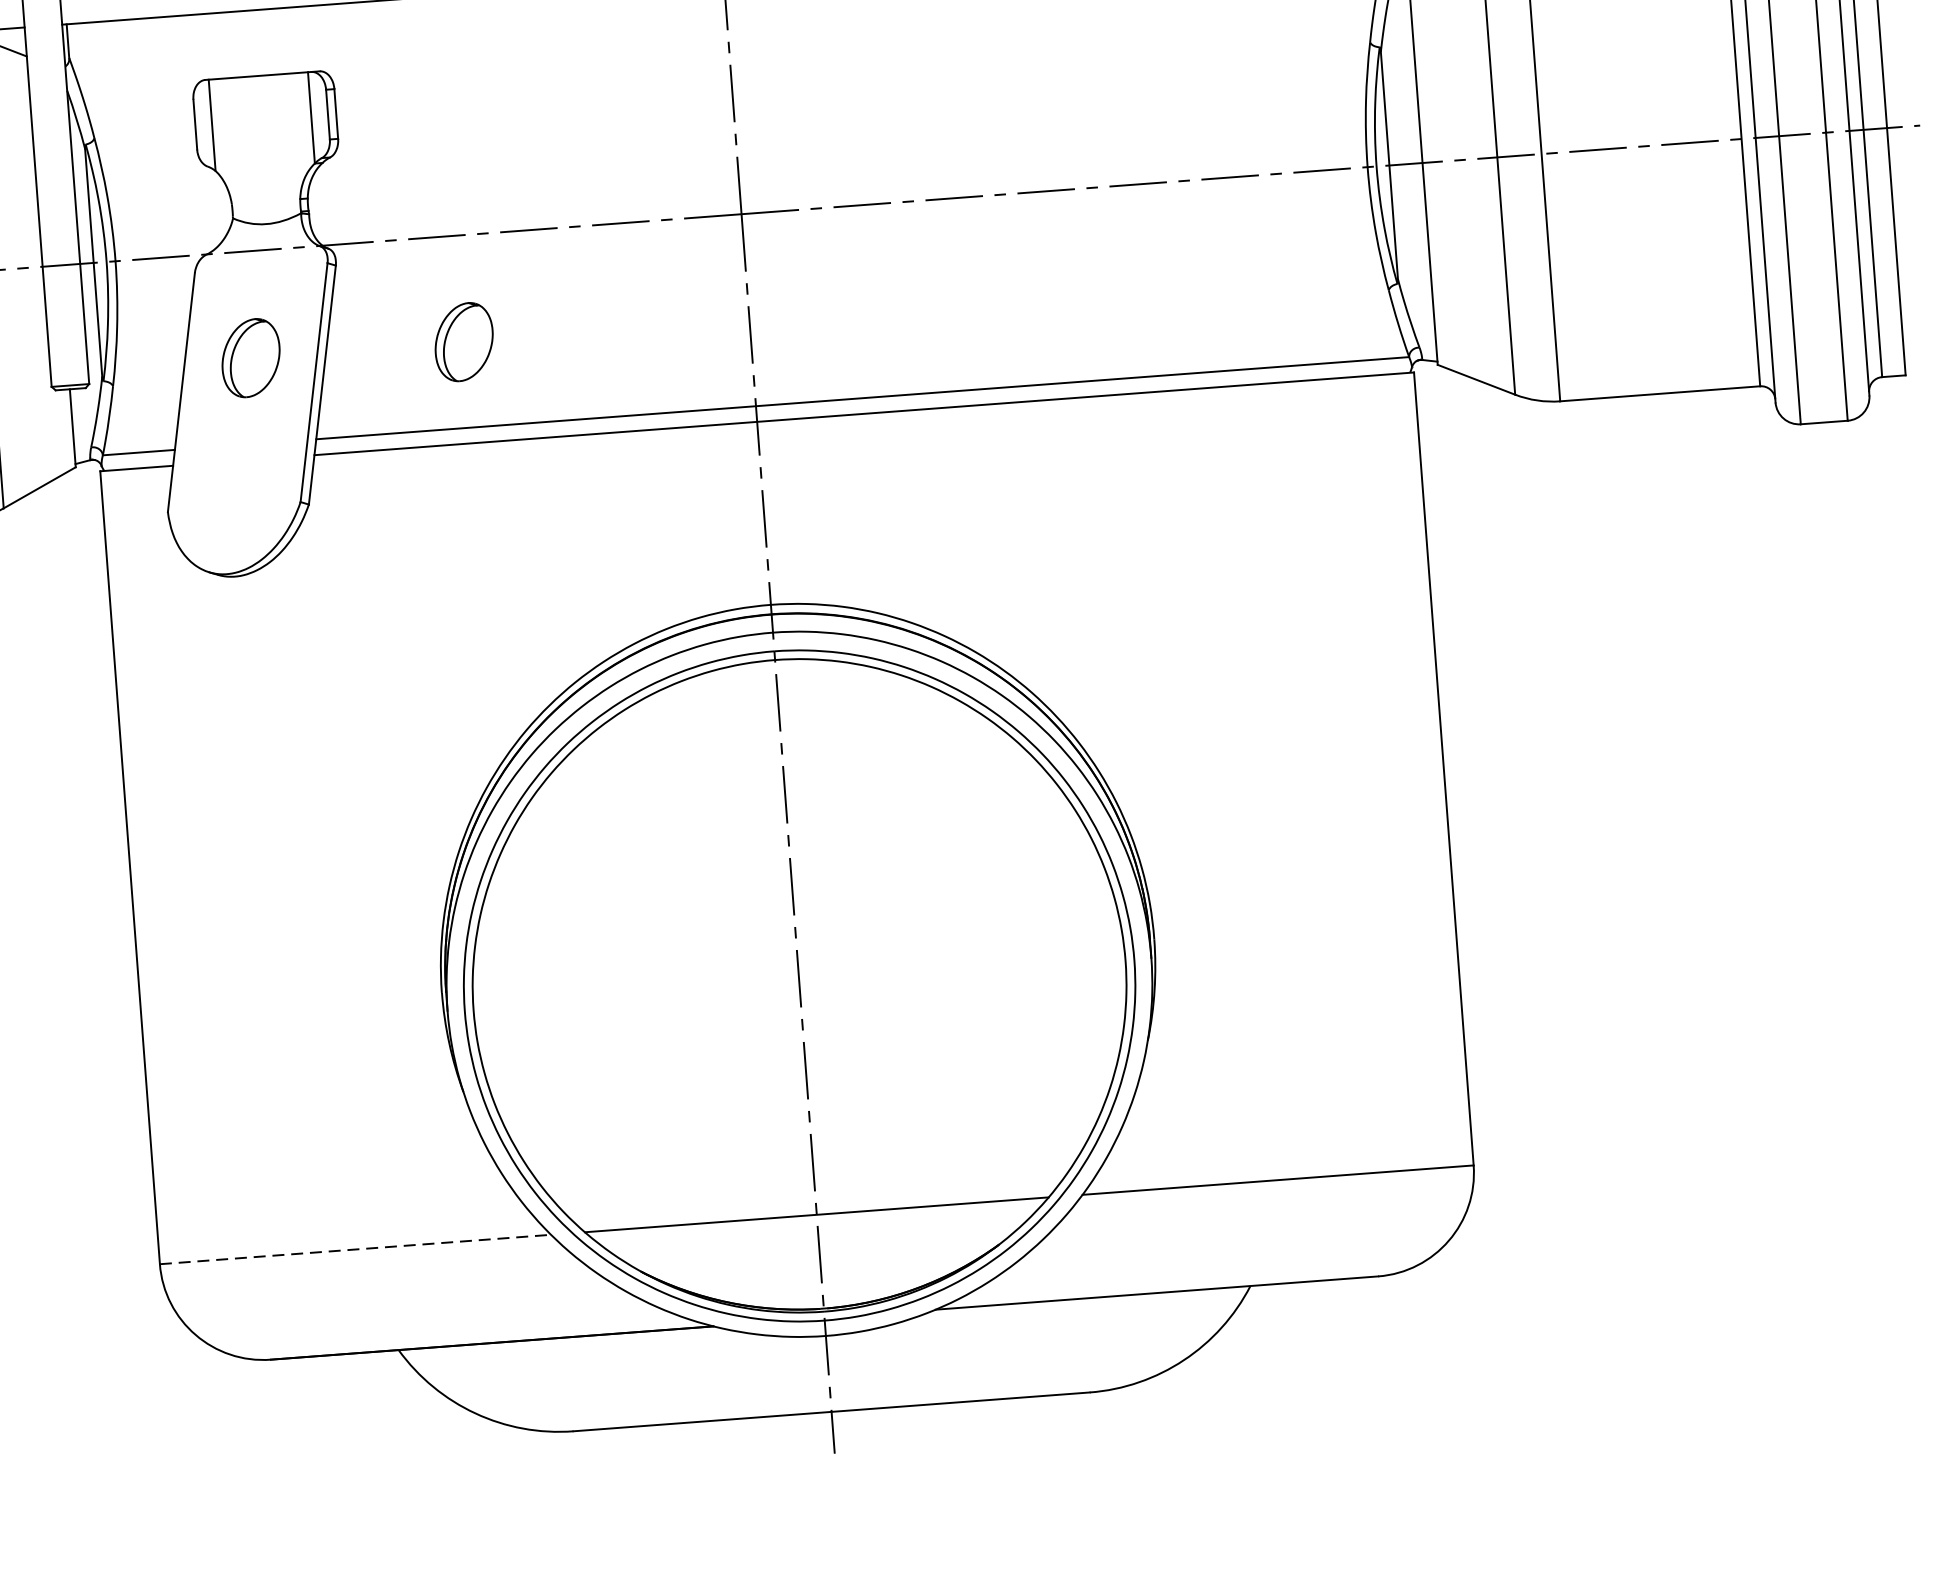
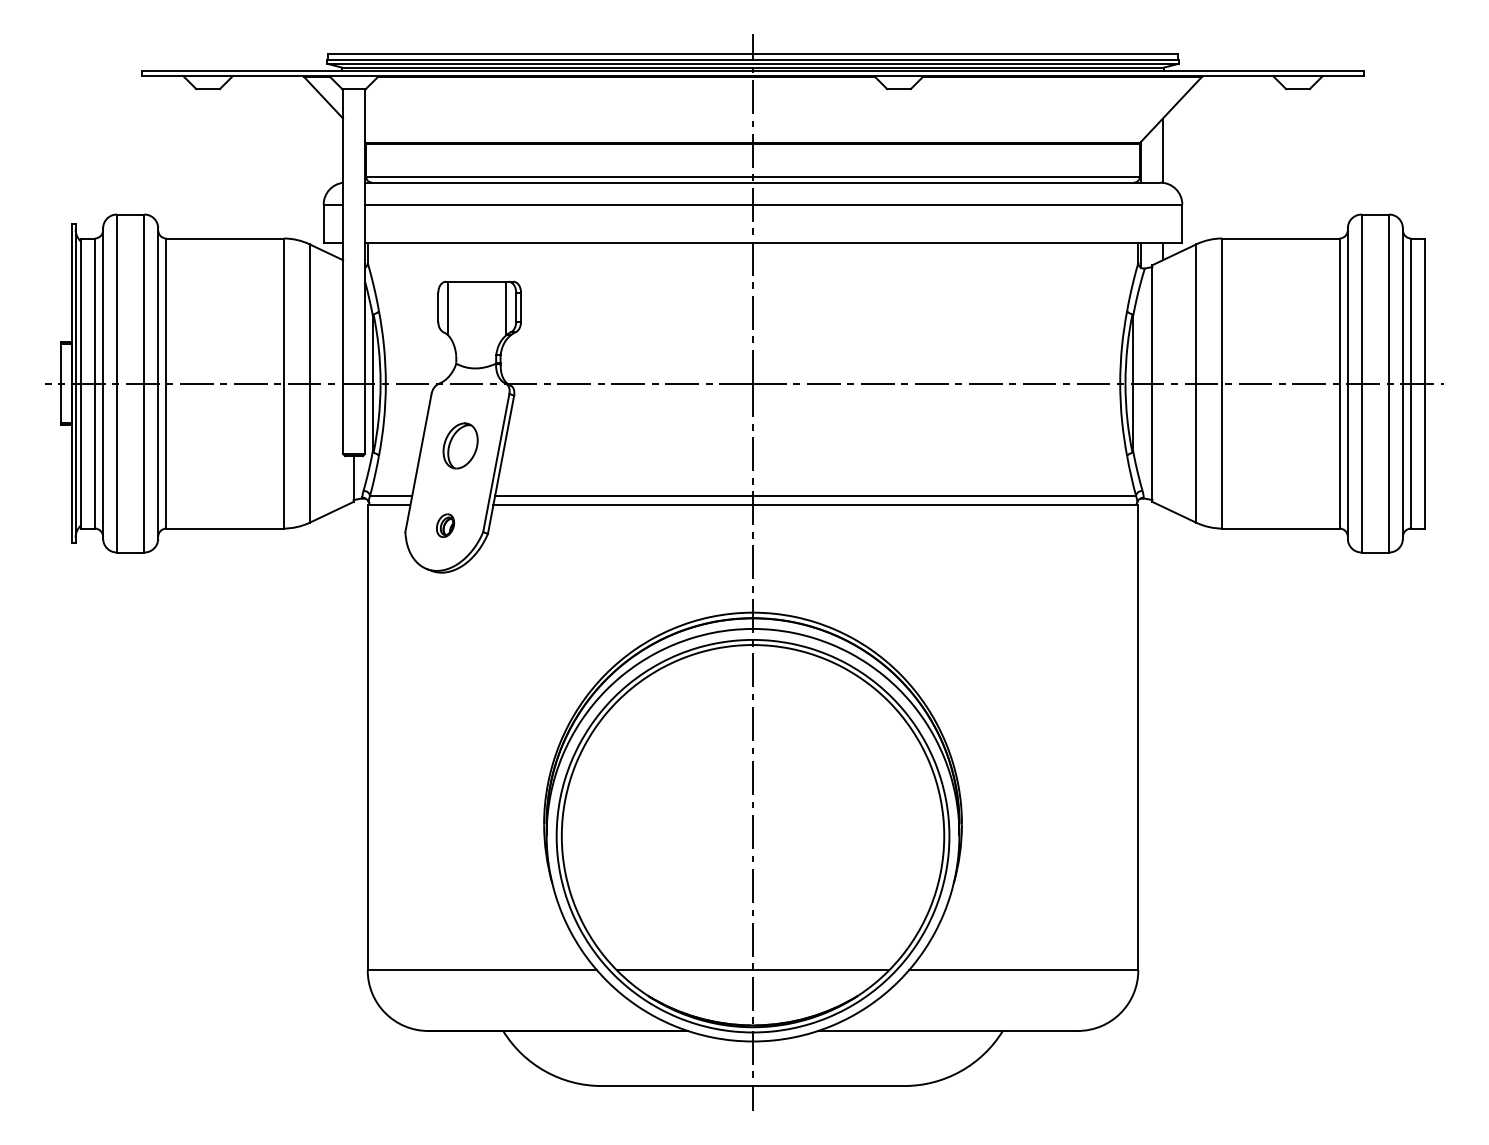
part: (463, 341) -> (585, 445), removed
part: (235, 495) -> (445, 525), added
line: (355, 1249) -> (482, 970), dashed -> solid

